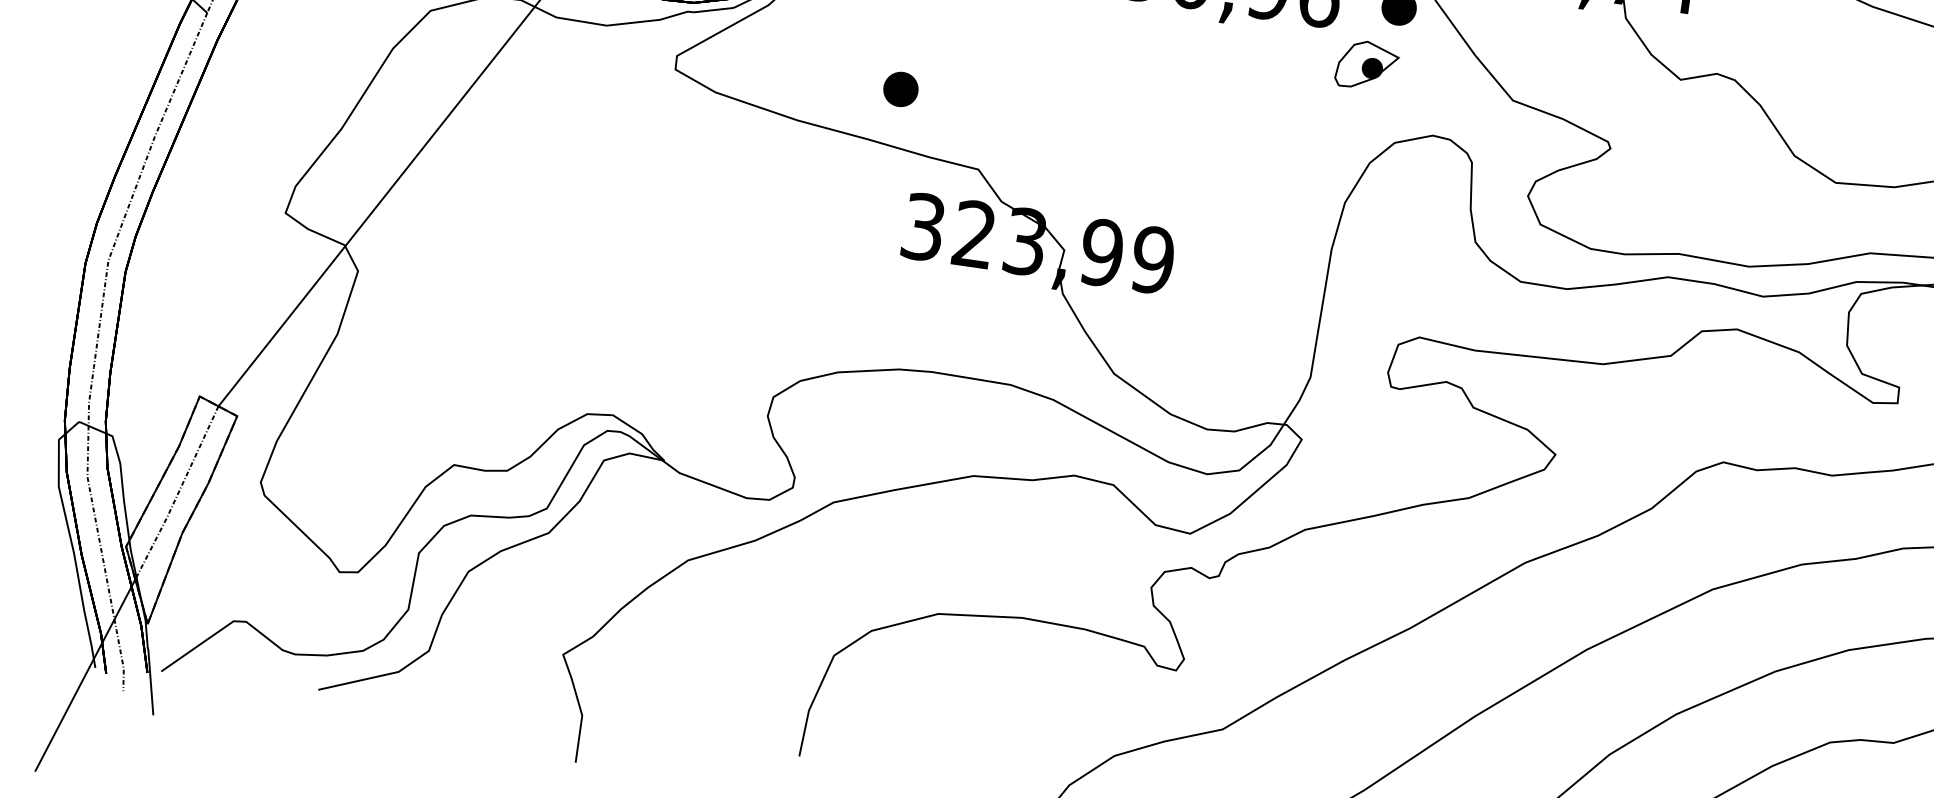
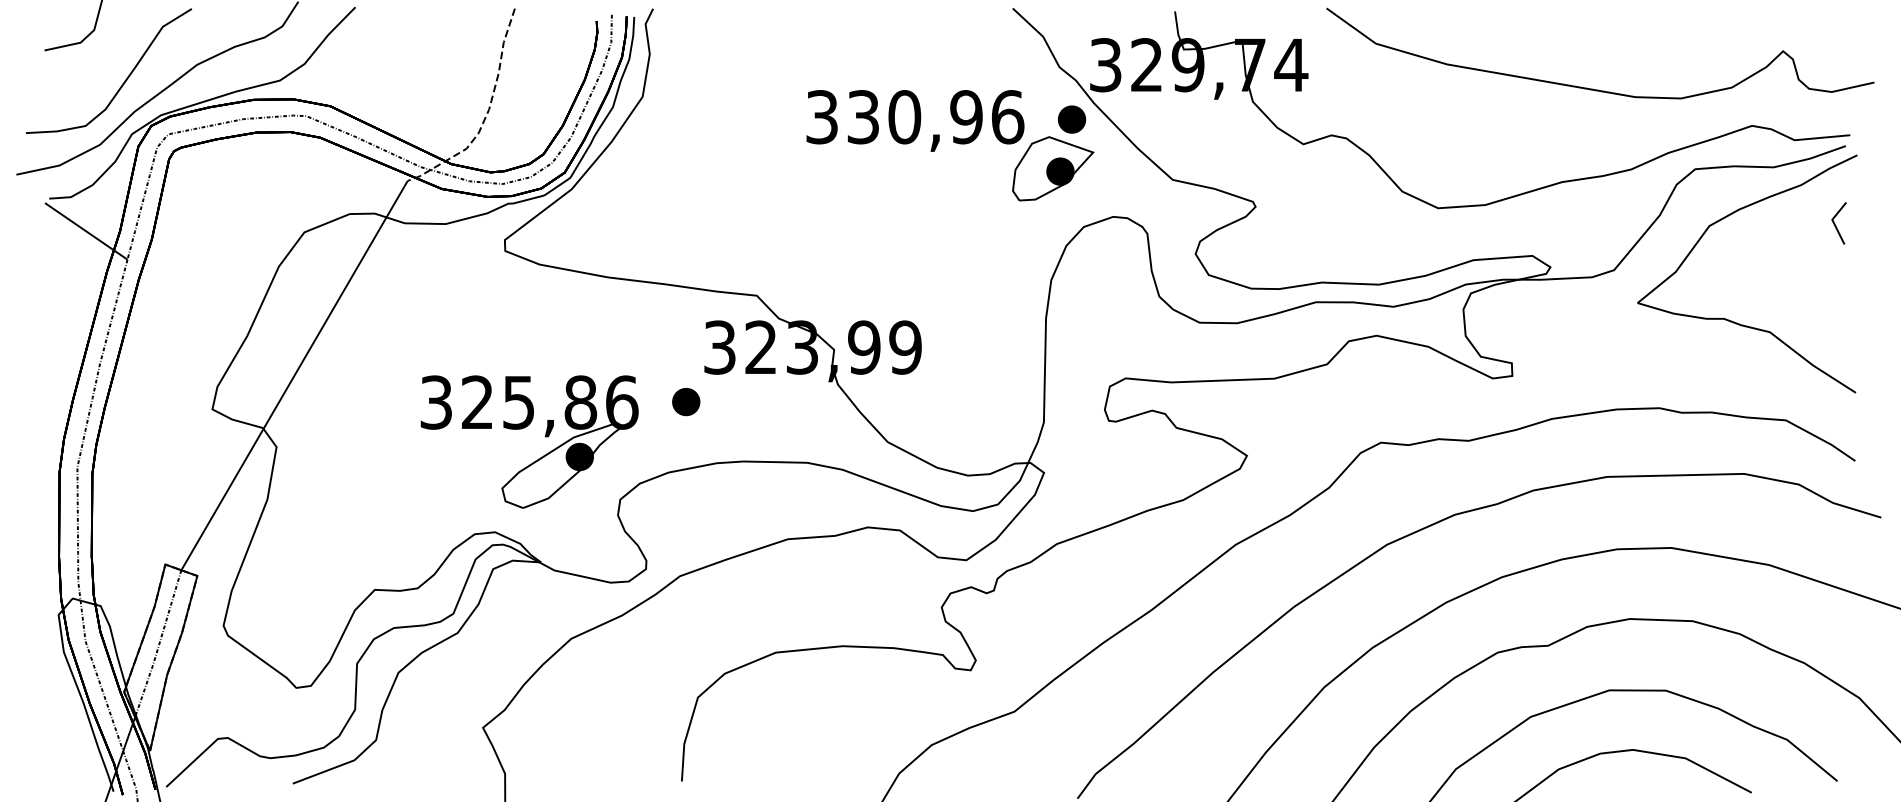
part: (1367, 65) -> (1053, 168), size x1.67
part: (901, 90) -> (686, 402), moved
part: (667, 292) -> (524, 428), added

